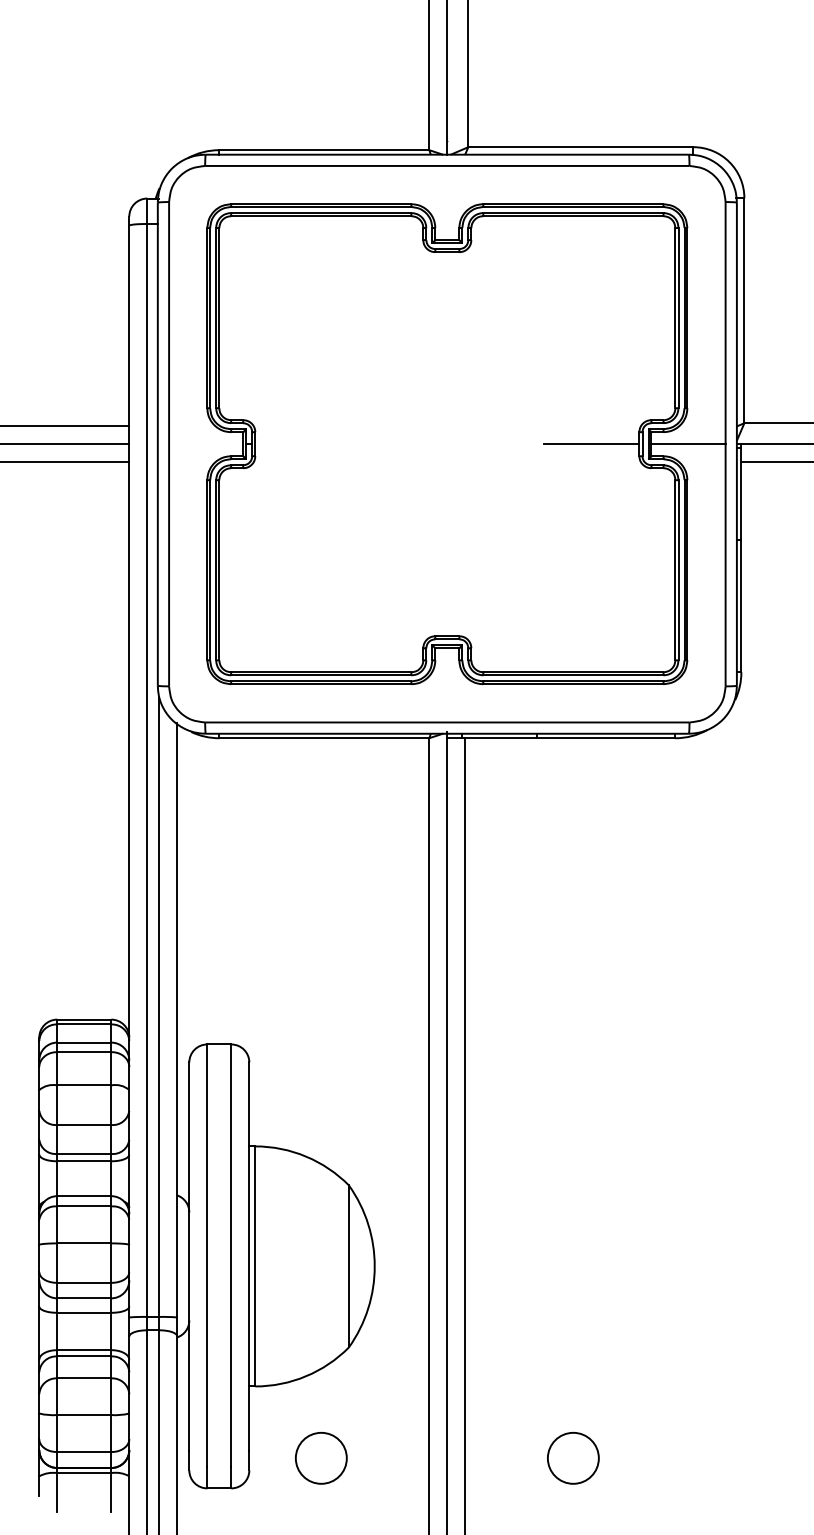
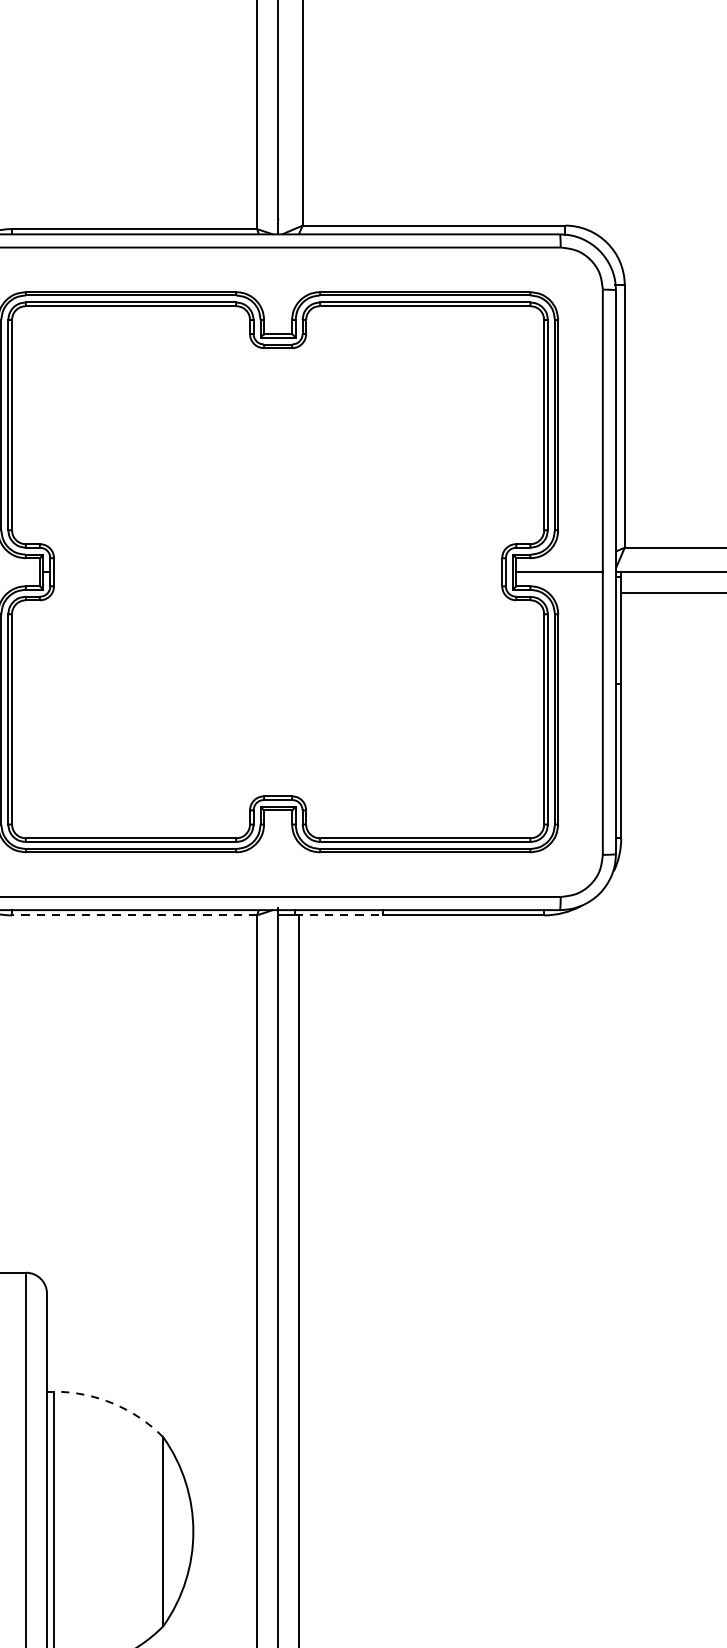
line: (591, 444) -> (446, 572), removed
line: (323, 738) -> (133, 915), solid -> dashed
line: (499, 738) -> (338, 915), solid -> dashed
arc: (306, 1156) -> (113, 1403), solid -> dashed

